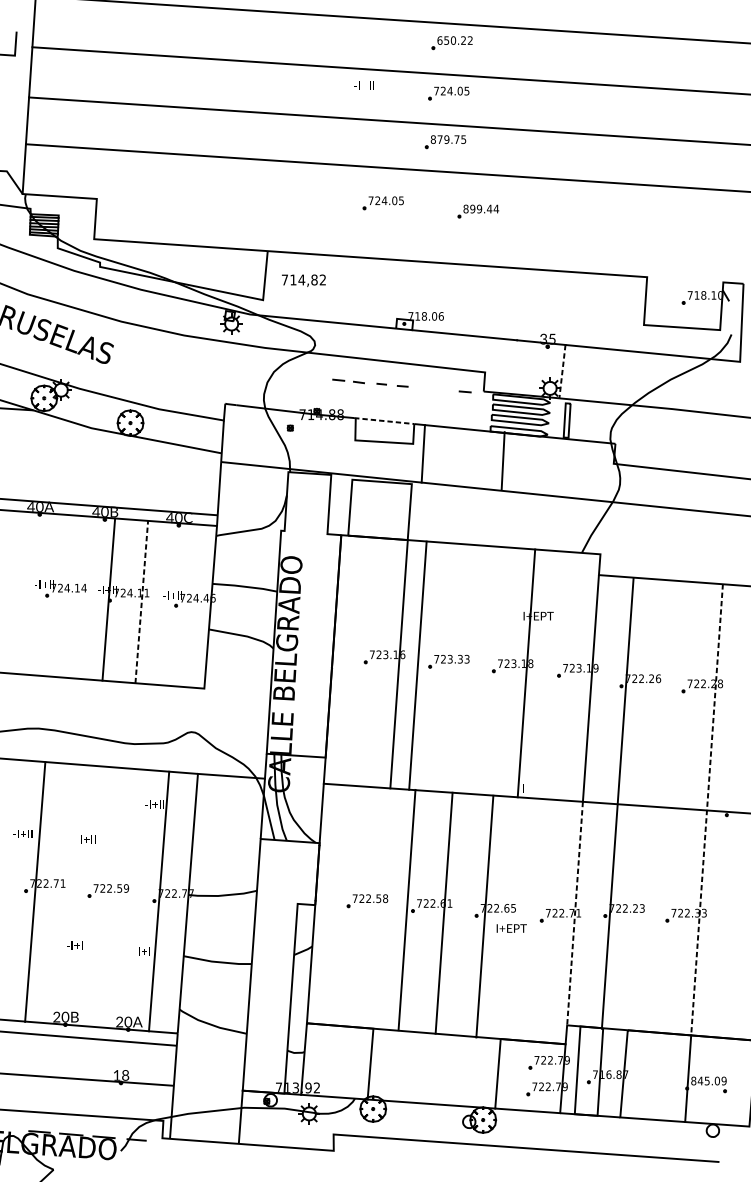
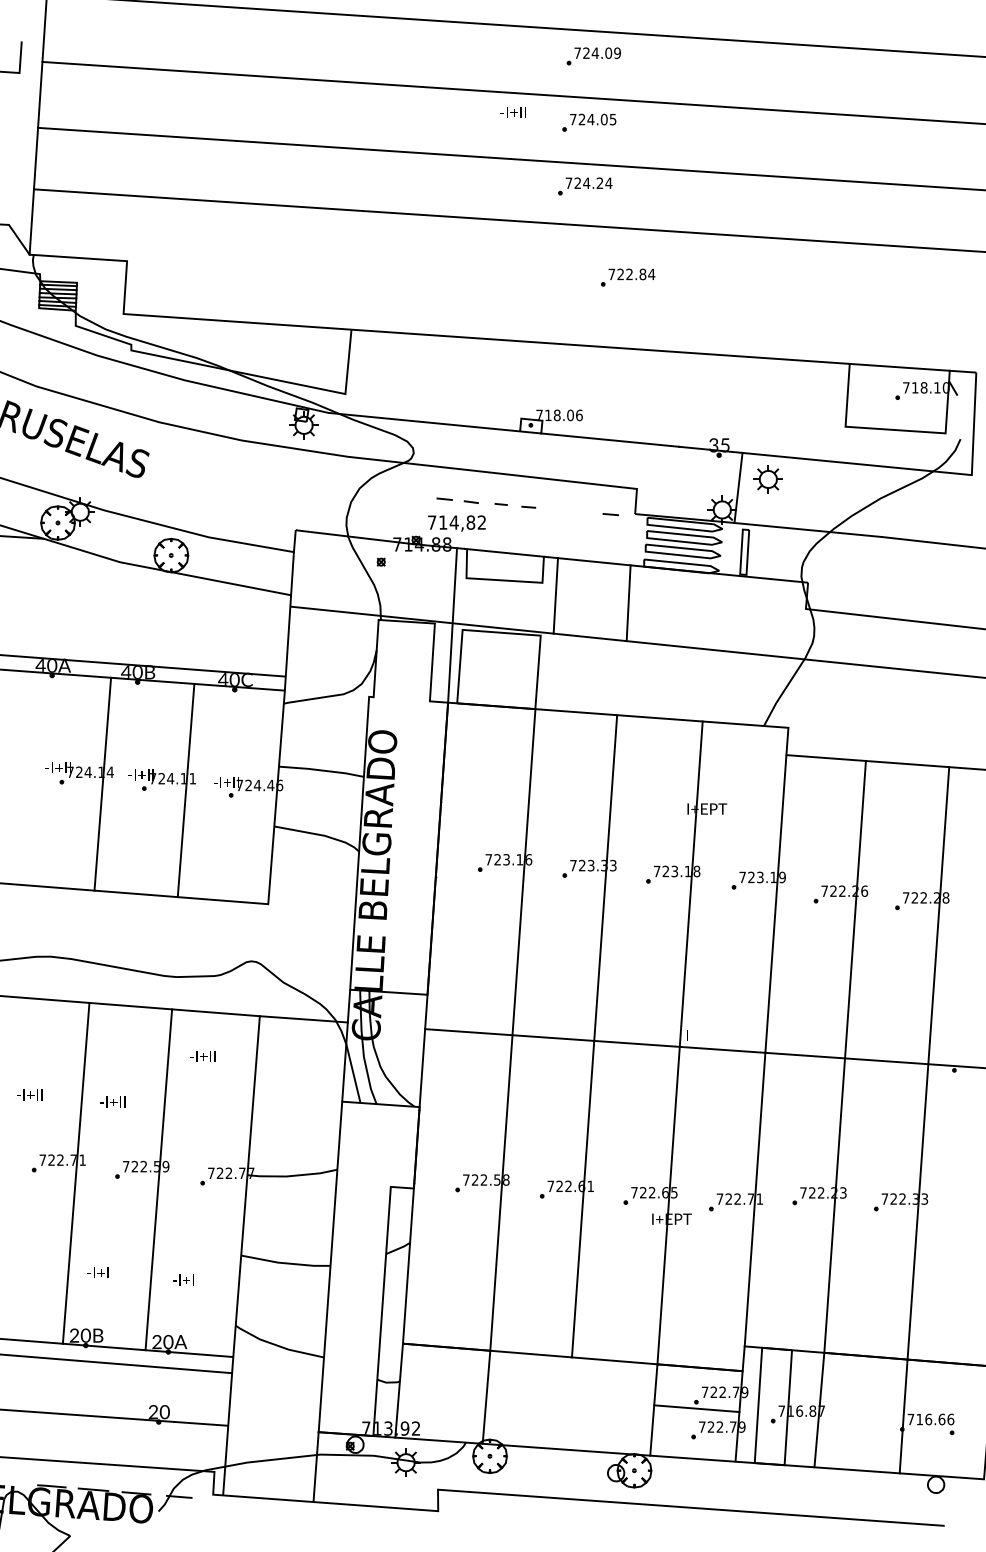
text: (455, 40) -> (597, 52), 650.22 -> 724.09
text: (363, 85) -> (512, 112), moved
text: (448, 139) -> (588, 183), 879.75 -> 724.24
part: (383, 203) -> (503, 266), removed
text: (477, 209) -> (627, 274), 899.44 -> 722.84
line: (685, 279) -> (899, 366), added
text: (303, 280) -> (456, 523), moved
part: (584, 365) -> (767, 479), added
line: (562, 372) -> (738, 488), dashed -> solid
line: (384, 420) -> (504, 552), dashed -> solid
line: (503, 461) -> (628, 603), moved
line: (344, 476) -> (452, 625), added
line: (108, 598) -> (102, 783), moved
line: (142, 602) -> (186, 790), dashed -> solid
line: (417, 665) -> (605, 877), moved
line: (617, 803) -> (844, 1056), moved
line: (707, 809) -> (928, 1063), dashed -> solid
line: (34, 891) -> (75, 1172), moved
line: (158, 901) -> (158, 1179), moved
line: (407, 909) -> (501, 1192), moved
line: (575, 914) -> (755, 1200), dashed -> solid
line: (484, 916) -> (668, 1205), moved
text: (74, 945) -> (97, 1272), moved
text: (142, 950) -> (183, 1279), moved
line: (530, 1072) -> (696, 1408), added
text: (120, 1074) -> (158, 1411), 18 -> 20
text: (708, 1081) -> (930, 1419), 845.09 -> 716.66

